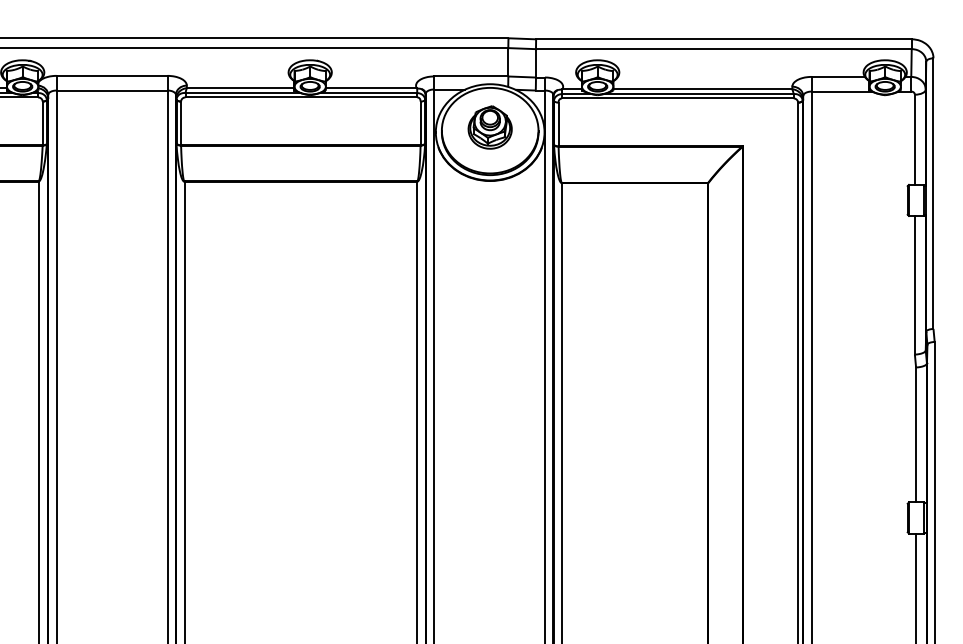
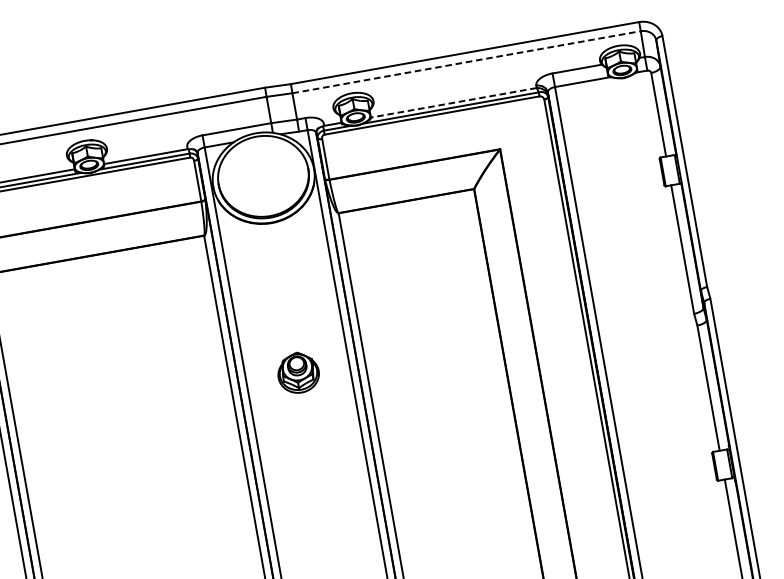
line: (723, 49) -> (466, 62), solid -> dashed
line: (702, 89) -> (453, 103), solid -> dashed
part: (489, 127) -> (297, 372), moved

